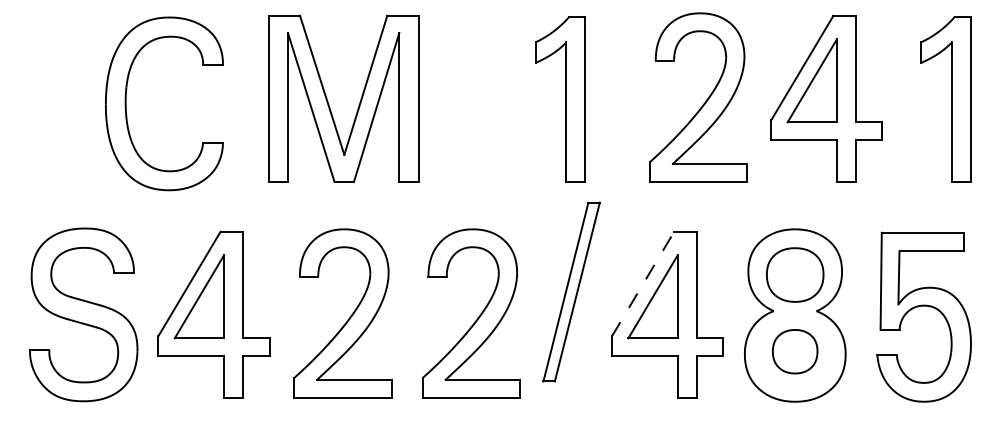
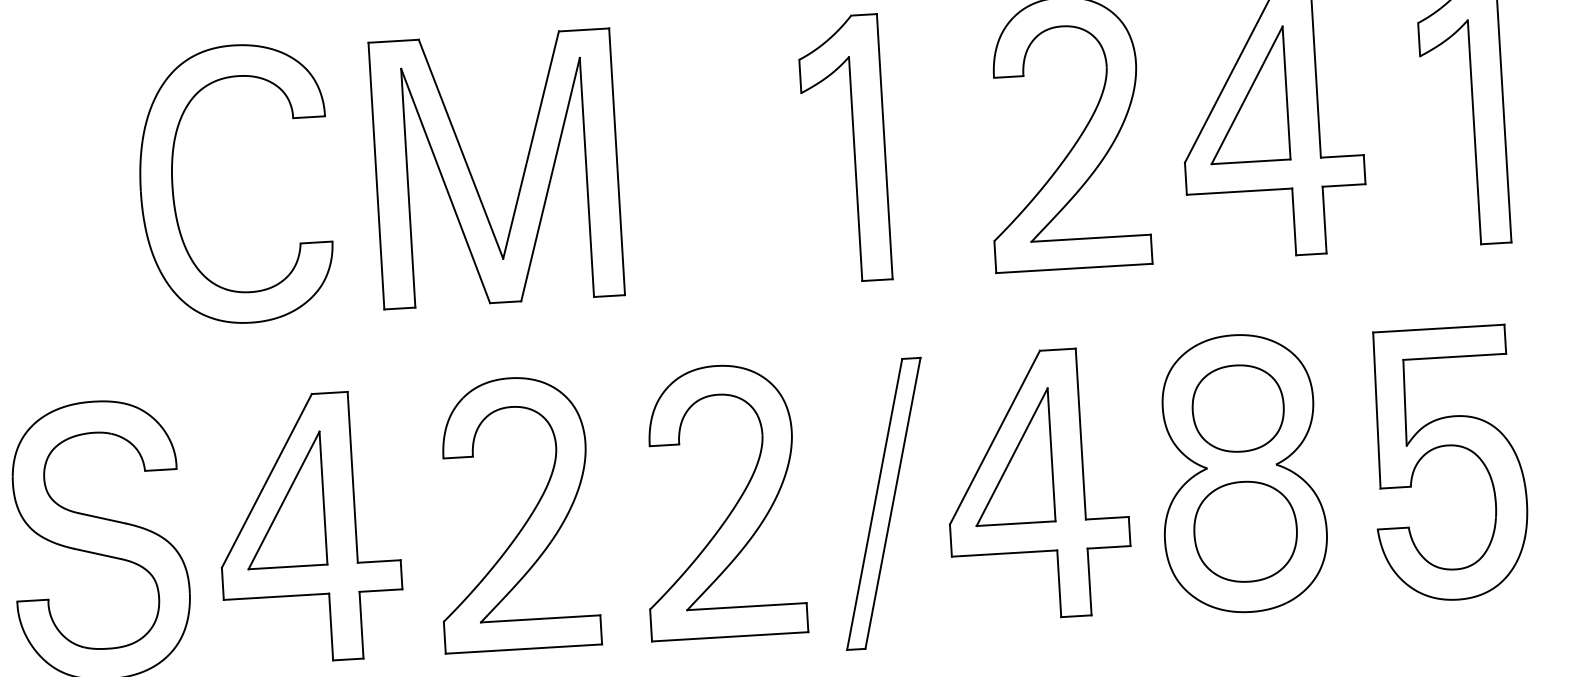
part: (126, 103) -> (173, 187), moved
line: (643, 284) -> (995, 438), dashed -> solid
part: (571, 291) -> (883, 502), moved
part: (794, 351) -> (1244, 531), size x1.43

